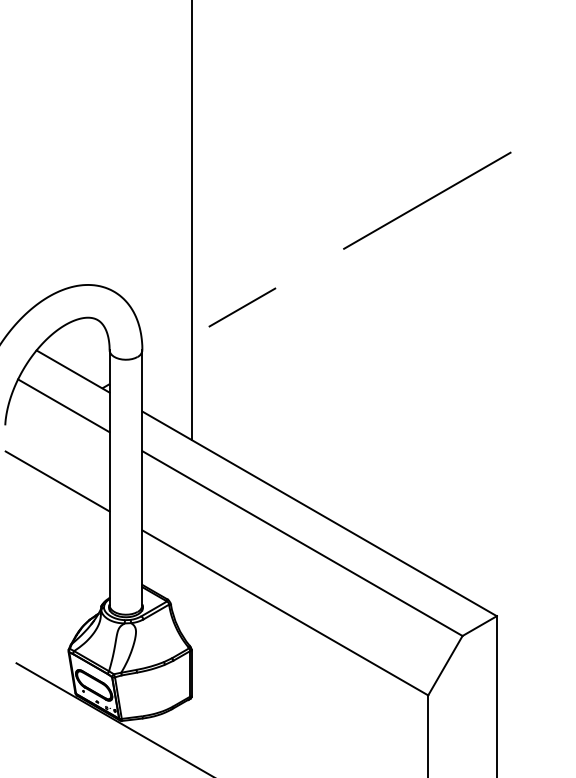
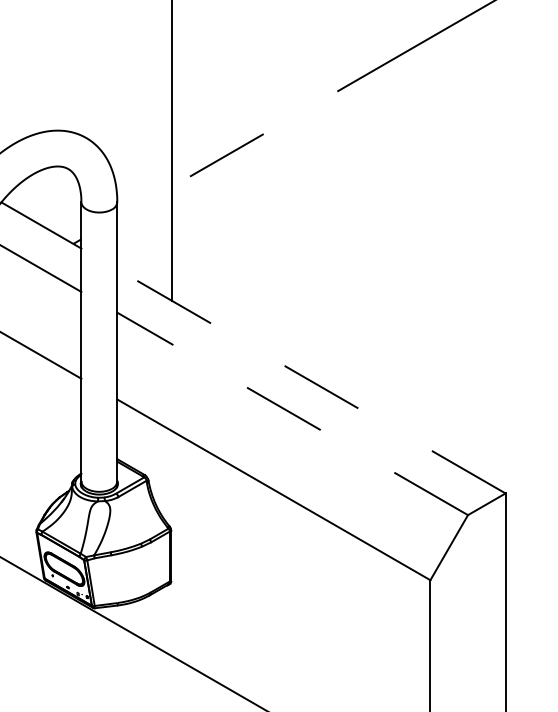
line: (319, 513) -> (311, 380), solid -> dashed
line: (302, 543) -> (292, 413), solid -> dashed

